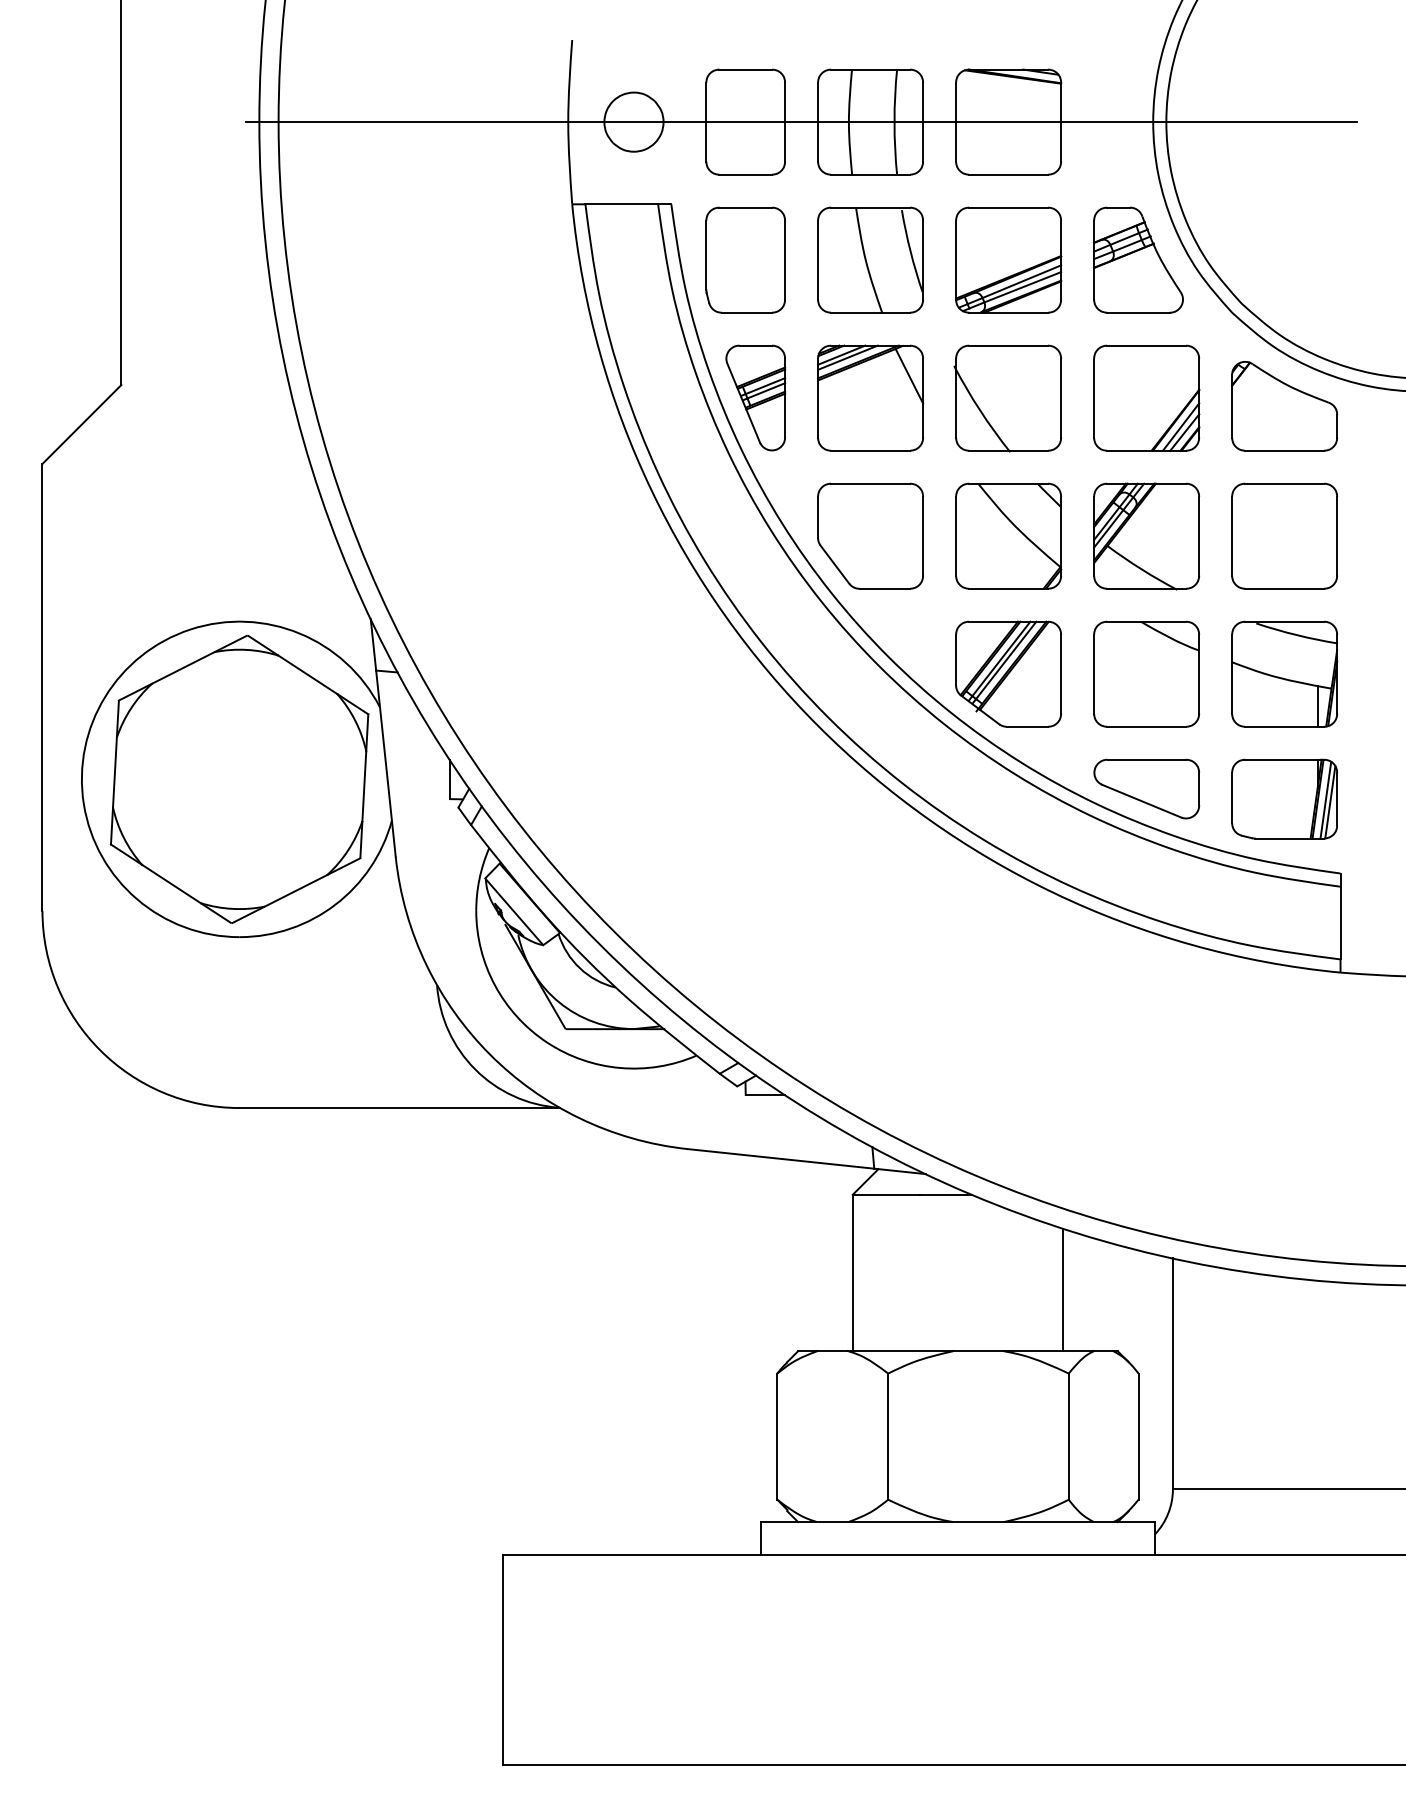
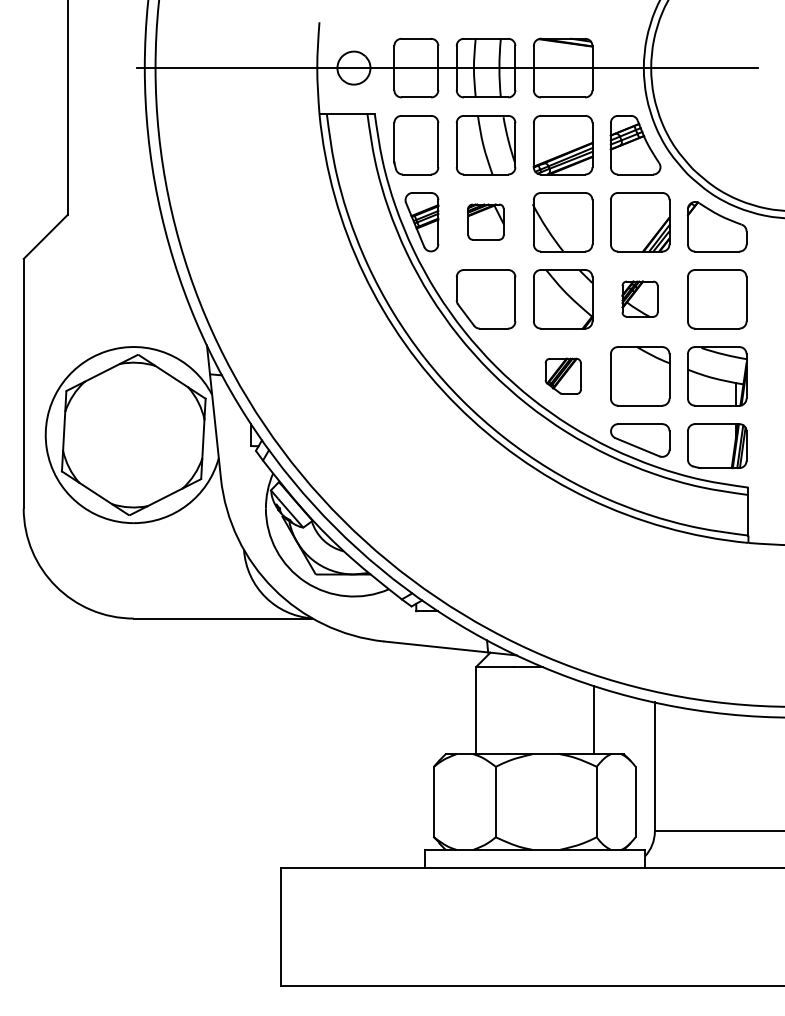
part: (869, 396) -> (485, 221), size x0.6
part: (1145, 534) -> (639, 298), size x0.6
part: (1009, 674) -> (563, 376), size x0.6

